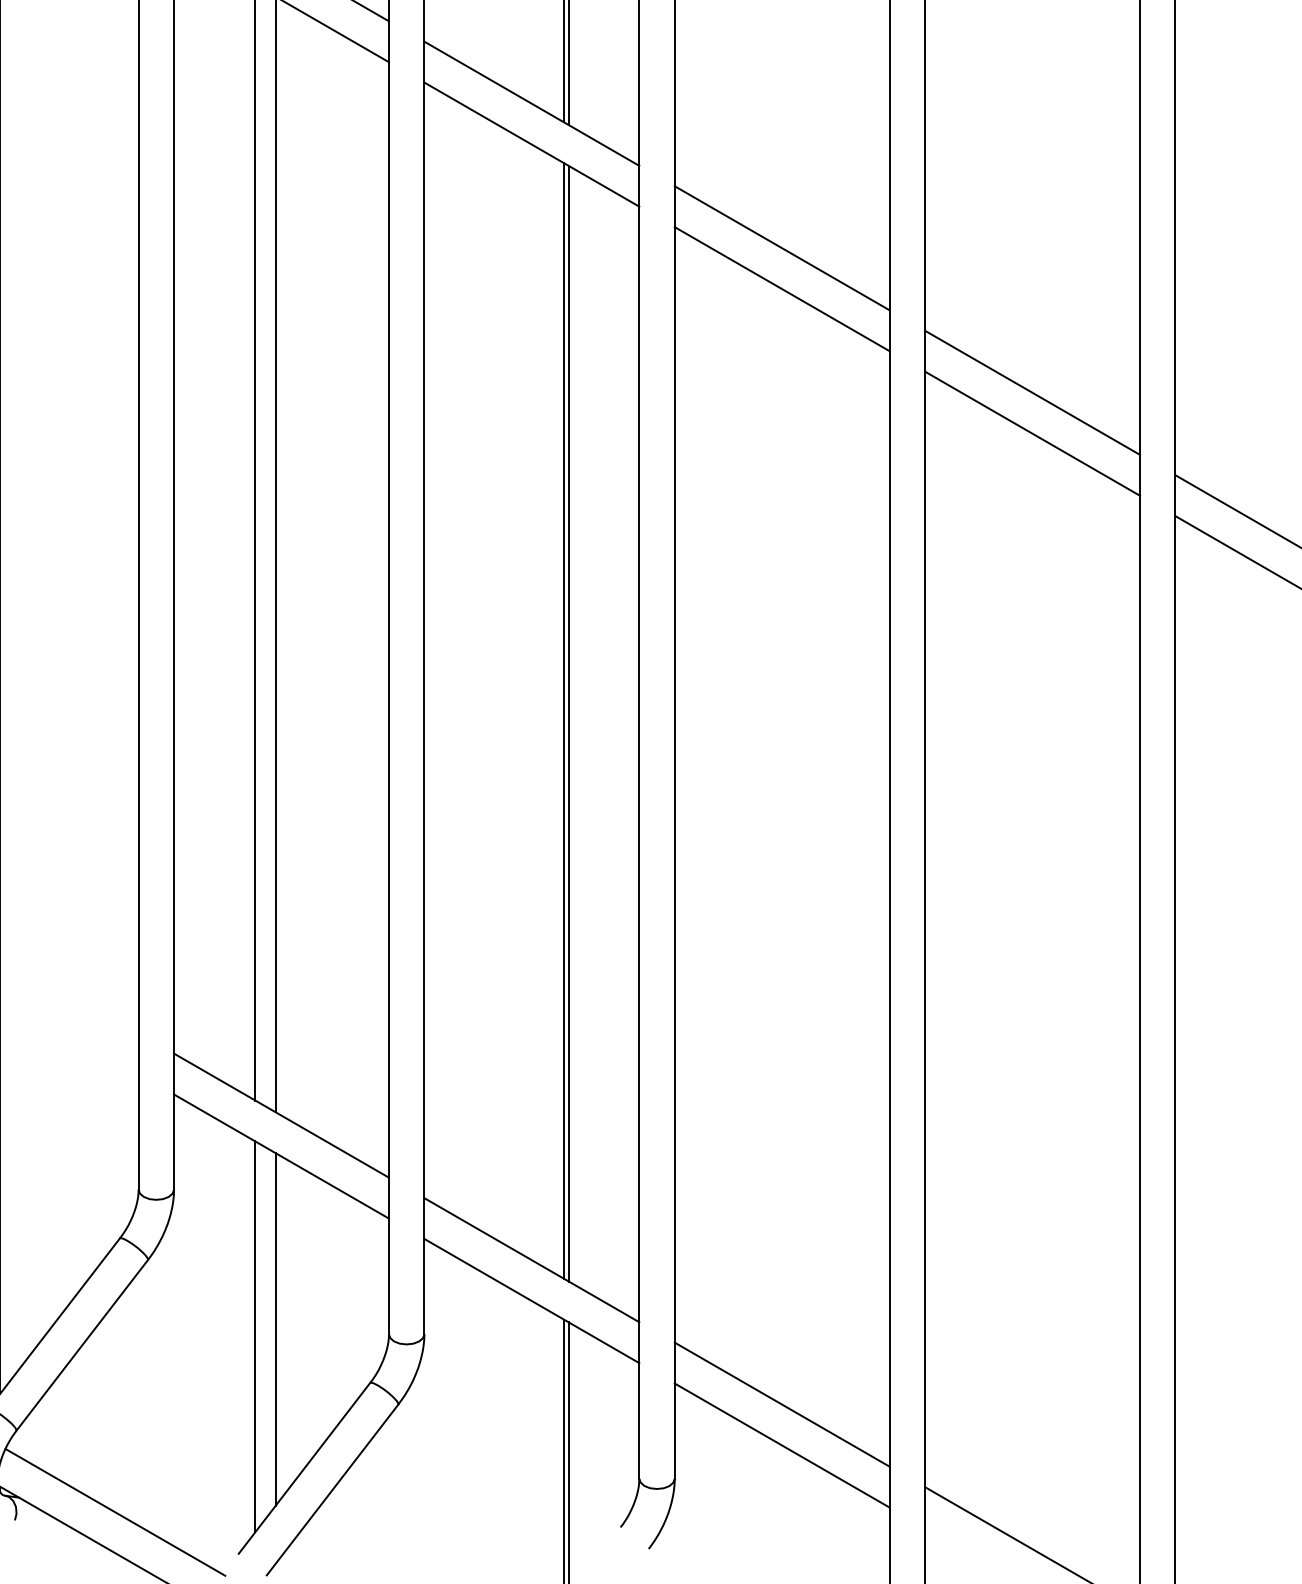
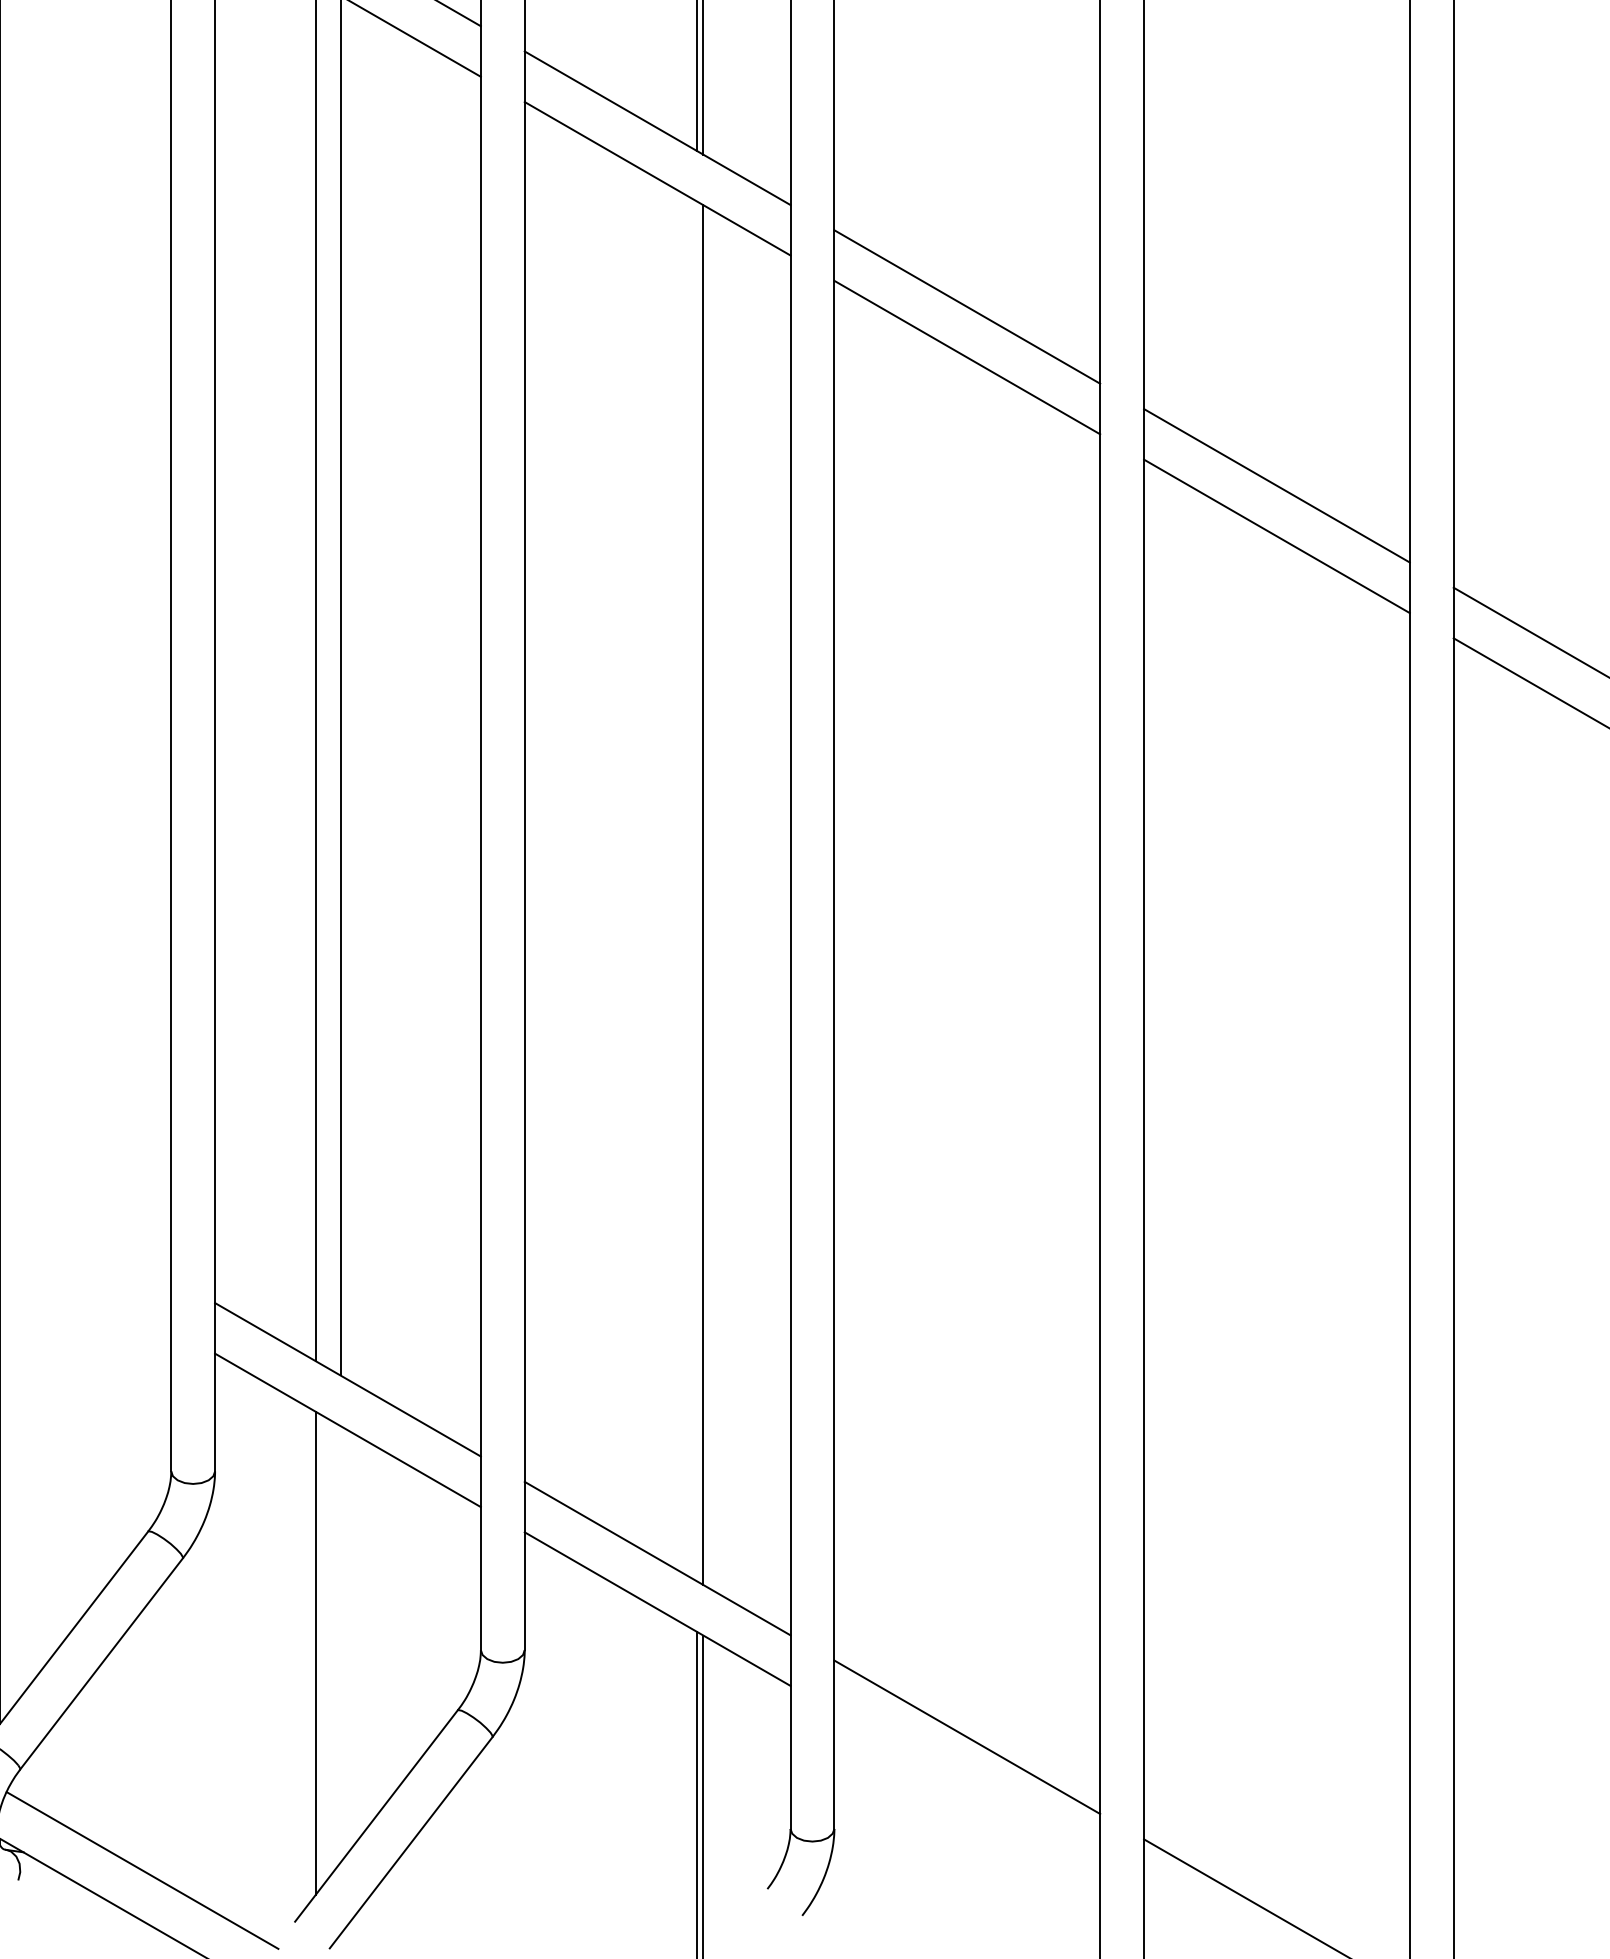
line: (564, 720) -> (697, 891), removed
line: (275, 1329) -> (340, 1644), removed
line: (782, 1445) -> (967, 1787), removed

